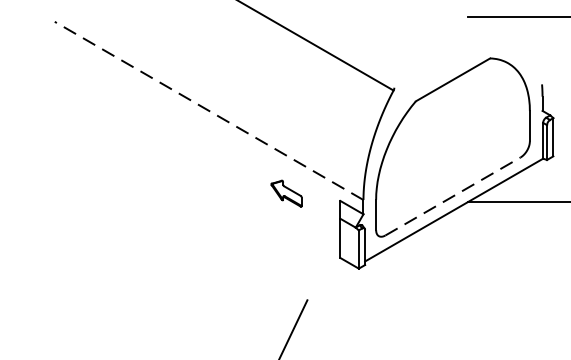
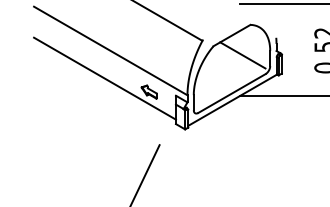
line: (208, 111) -> (110, 51), dashed -> solid
line: (474, 119) -> (242, 55), added
line: (196, 166) -> (104, 78), added
line: (454, 196) -> (232, 93), dashed -> solid

